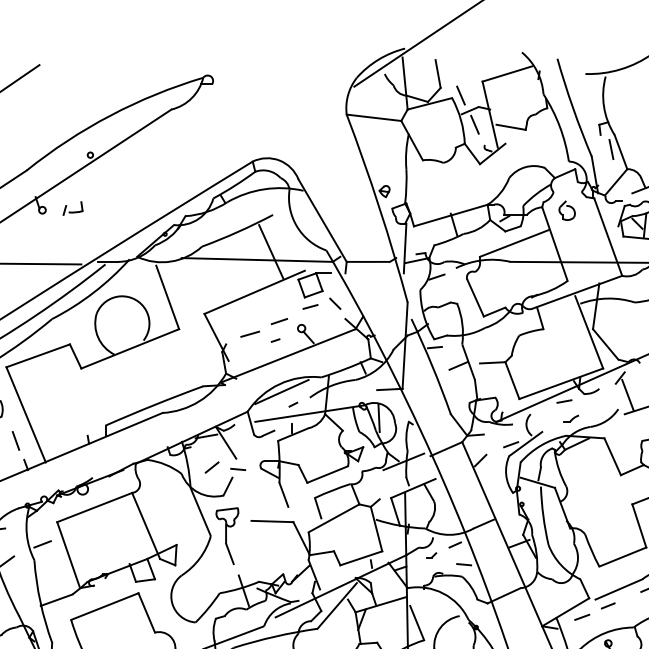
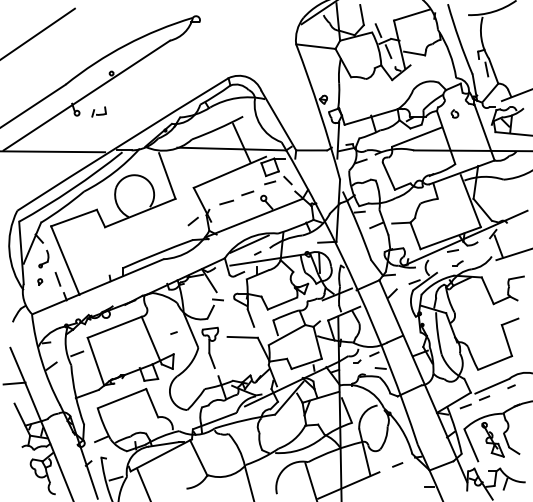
part: (566, 210) -> (454, 113), size x0.6
line: (274, 339) -> (173, 332), moved
line: (211, 467) -> (192, 221), moved

